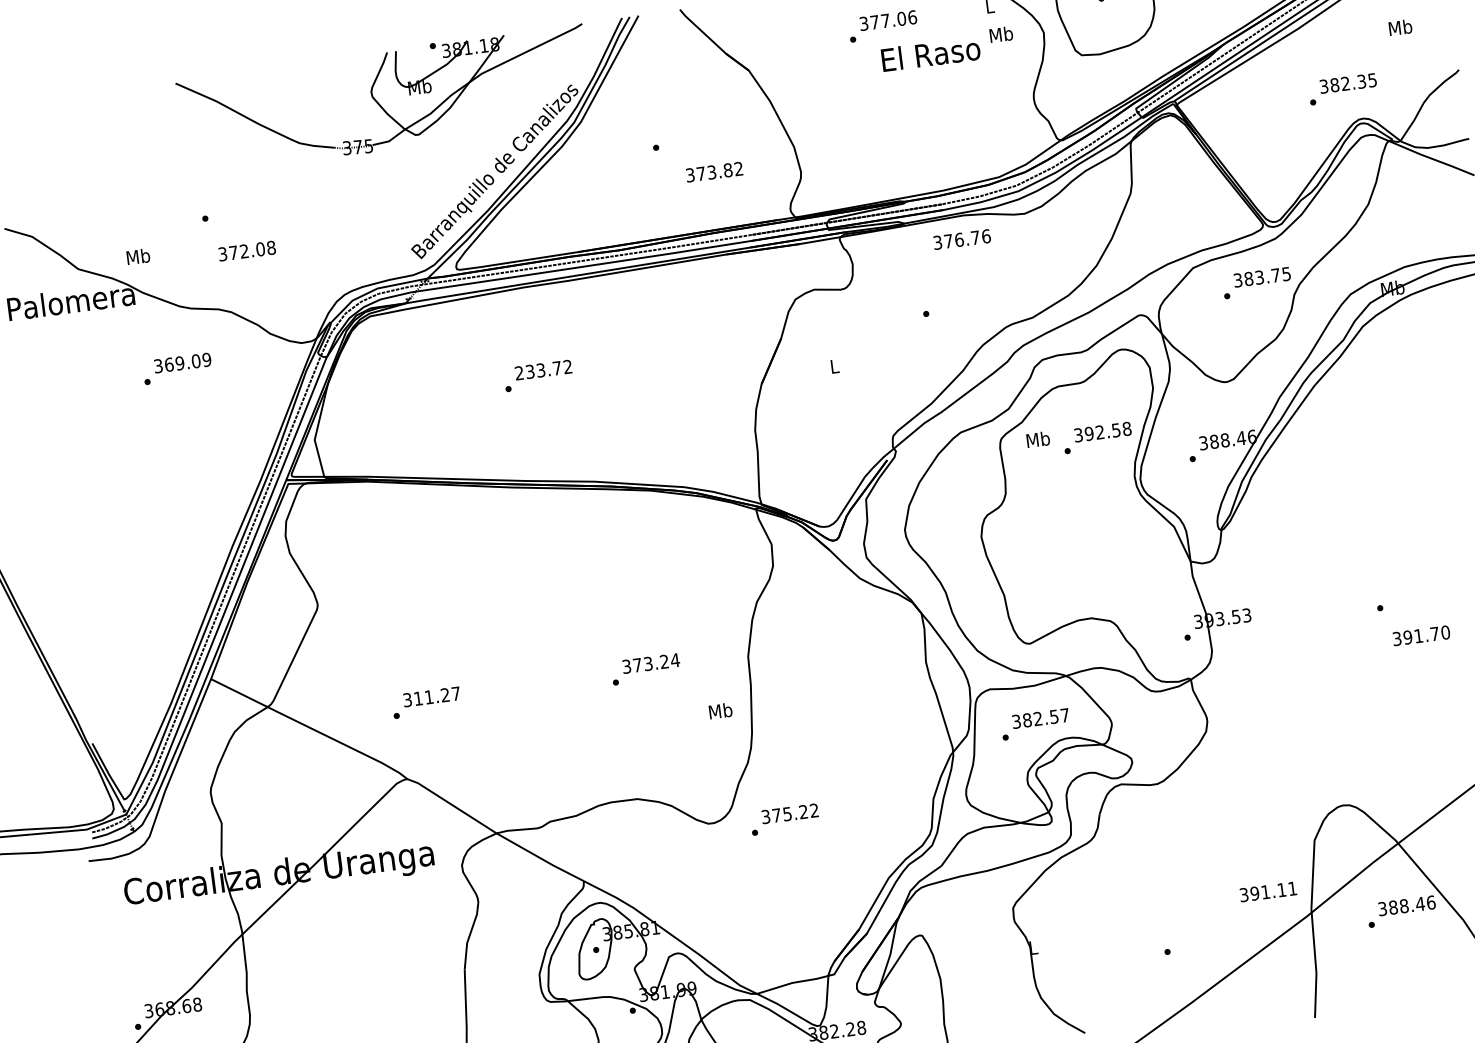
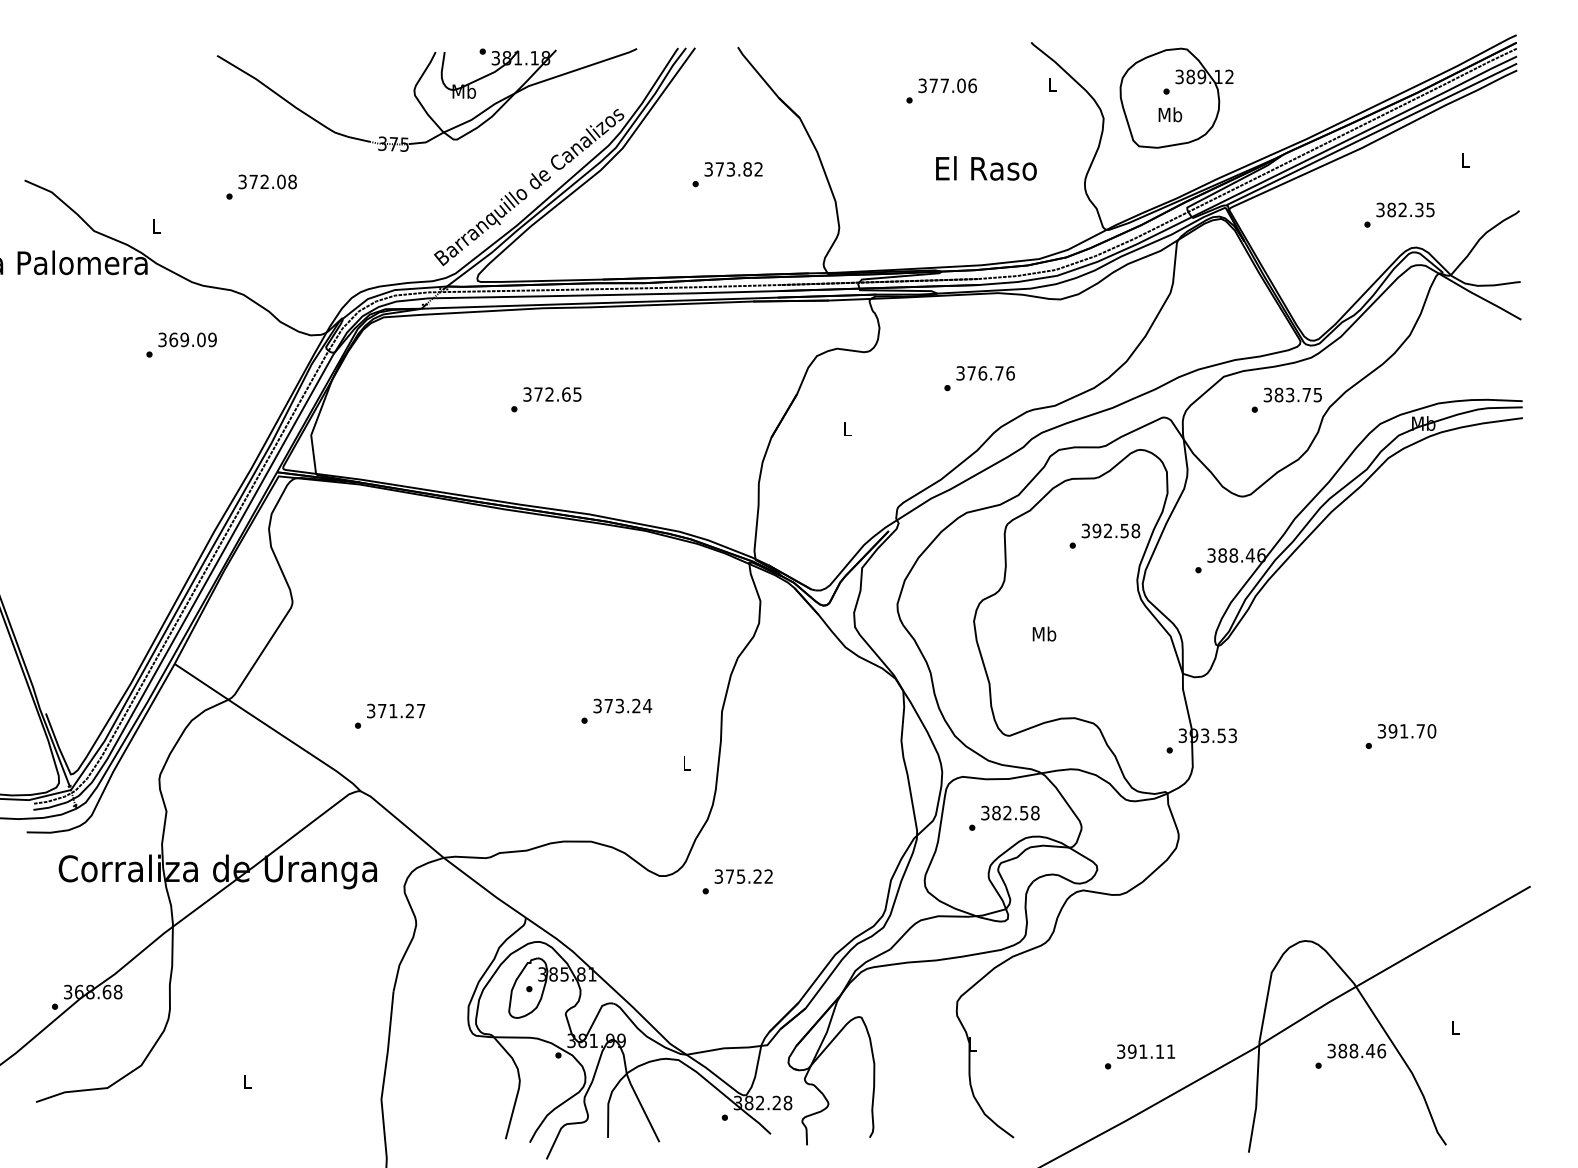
text: (1400, 26) -> (1465, 159), Mb -> L
text: (1001, 34) -> (1170, 114), moved
text: (931, 54) -> (986, 168), moved
text: (714, 172) -> (733, 169), moved
text: (961, 239) -> (985, 373), moved
text: (246, 250) -> (267, 181), moved
text: (138, 255) -> (156, 225), Mb -> L
text: (543, 370) -> (552, 394), 233.72 -> 372.65
text: (1038, 439) -> (1044, 633), moved
text: (1421, 635) -> (1406, 731), moved
text: (418, 699) -> (382, 711), 311.27 -> 371.27
text: (720, 710) -> (686, 762), Mb -> L
text: (1065, 714) -> (1035, 812), 382.57 -> 382.58
text: (1268, 891) -> (1146, 1051), moved

